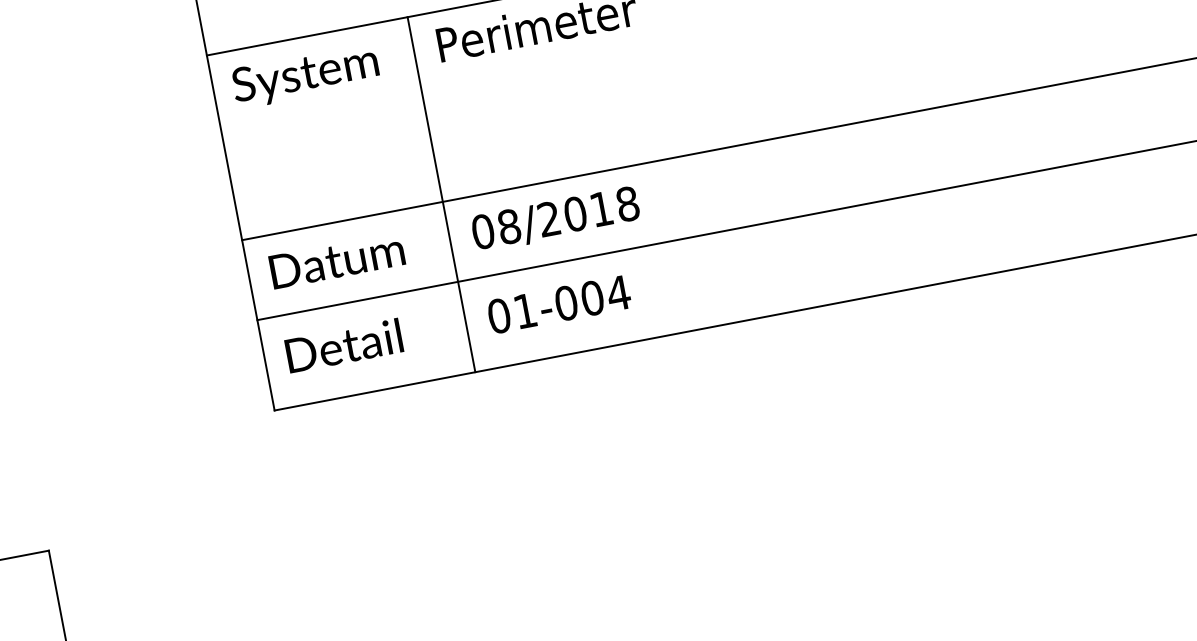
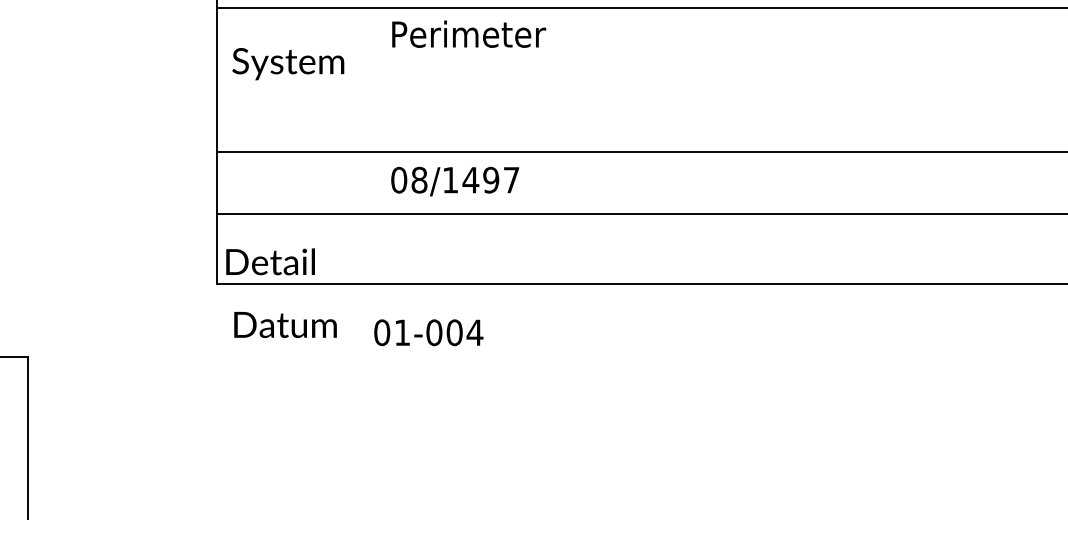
text: (306, 76) -> (288, 64), moved
line: (441, 194) -> (373, 146), removed
text: (587, 210) -> (480, 179), 08/2018 -> 08/1497
text: (336, 260) -> (285, 324), moved
text: (558, 304) -> (428, 332), moved
text: (343, 345) -> (270, 261), moved

